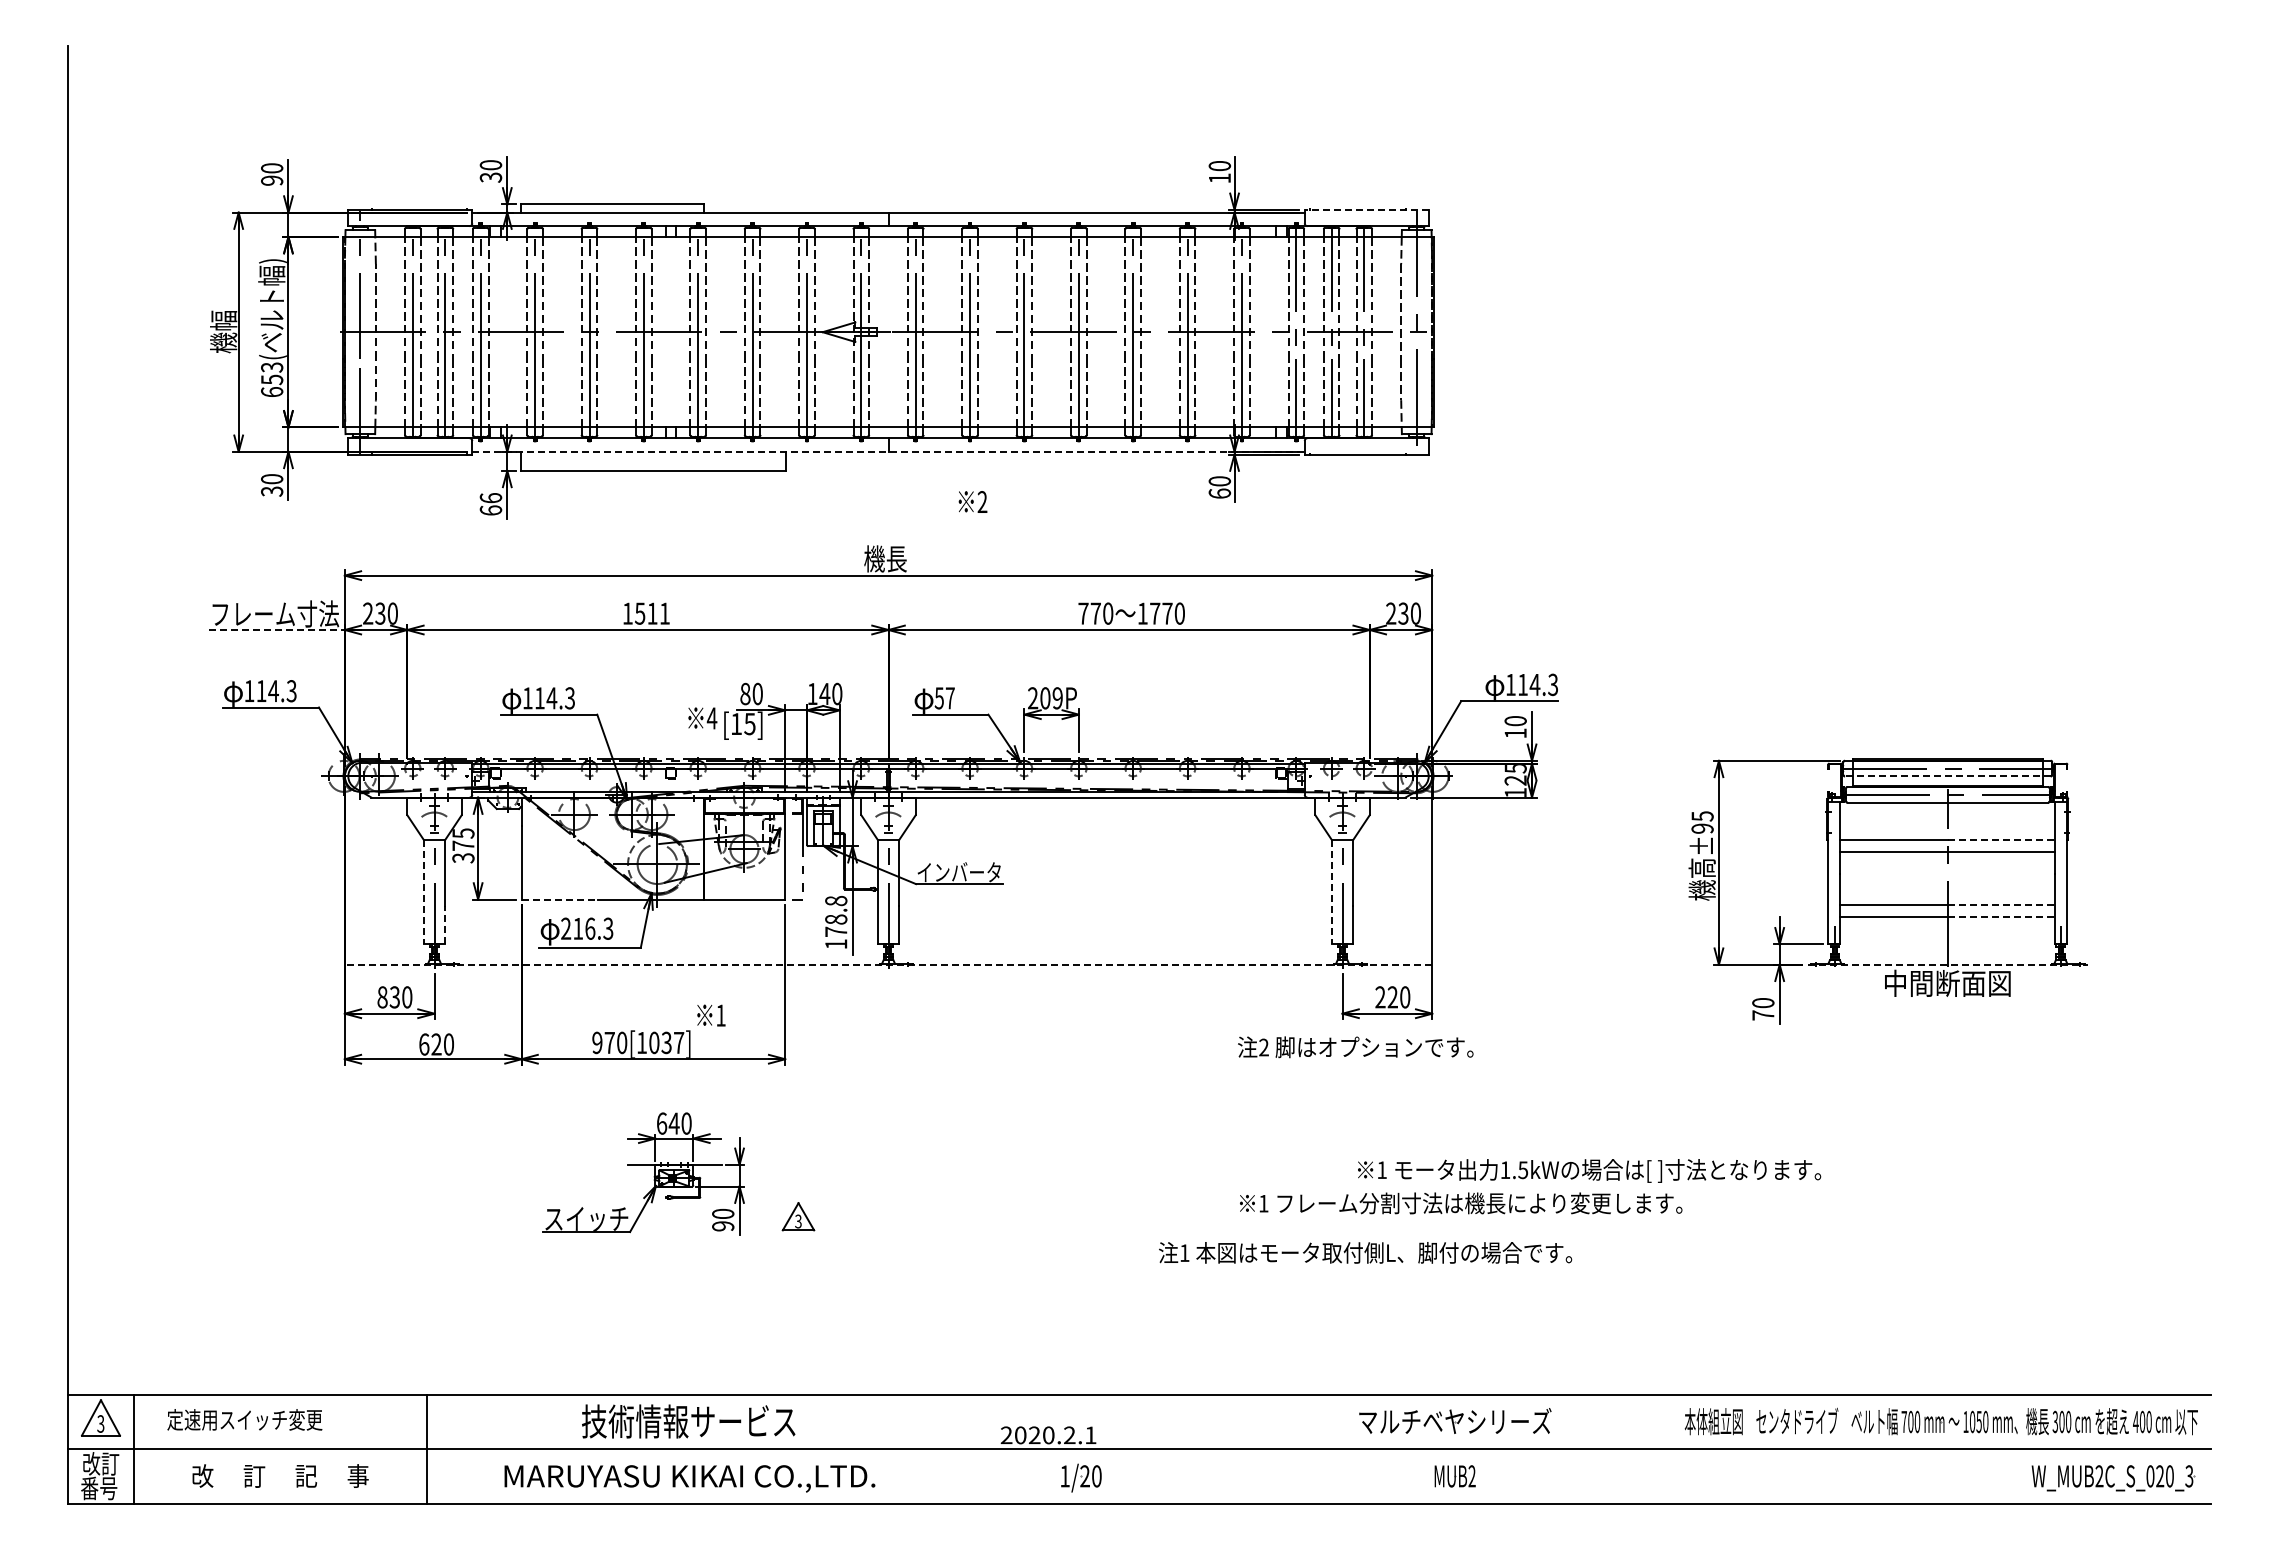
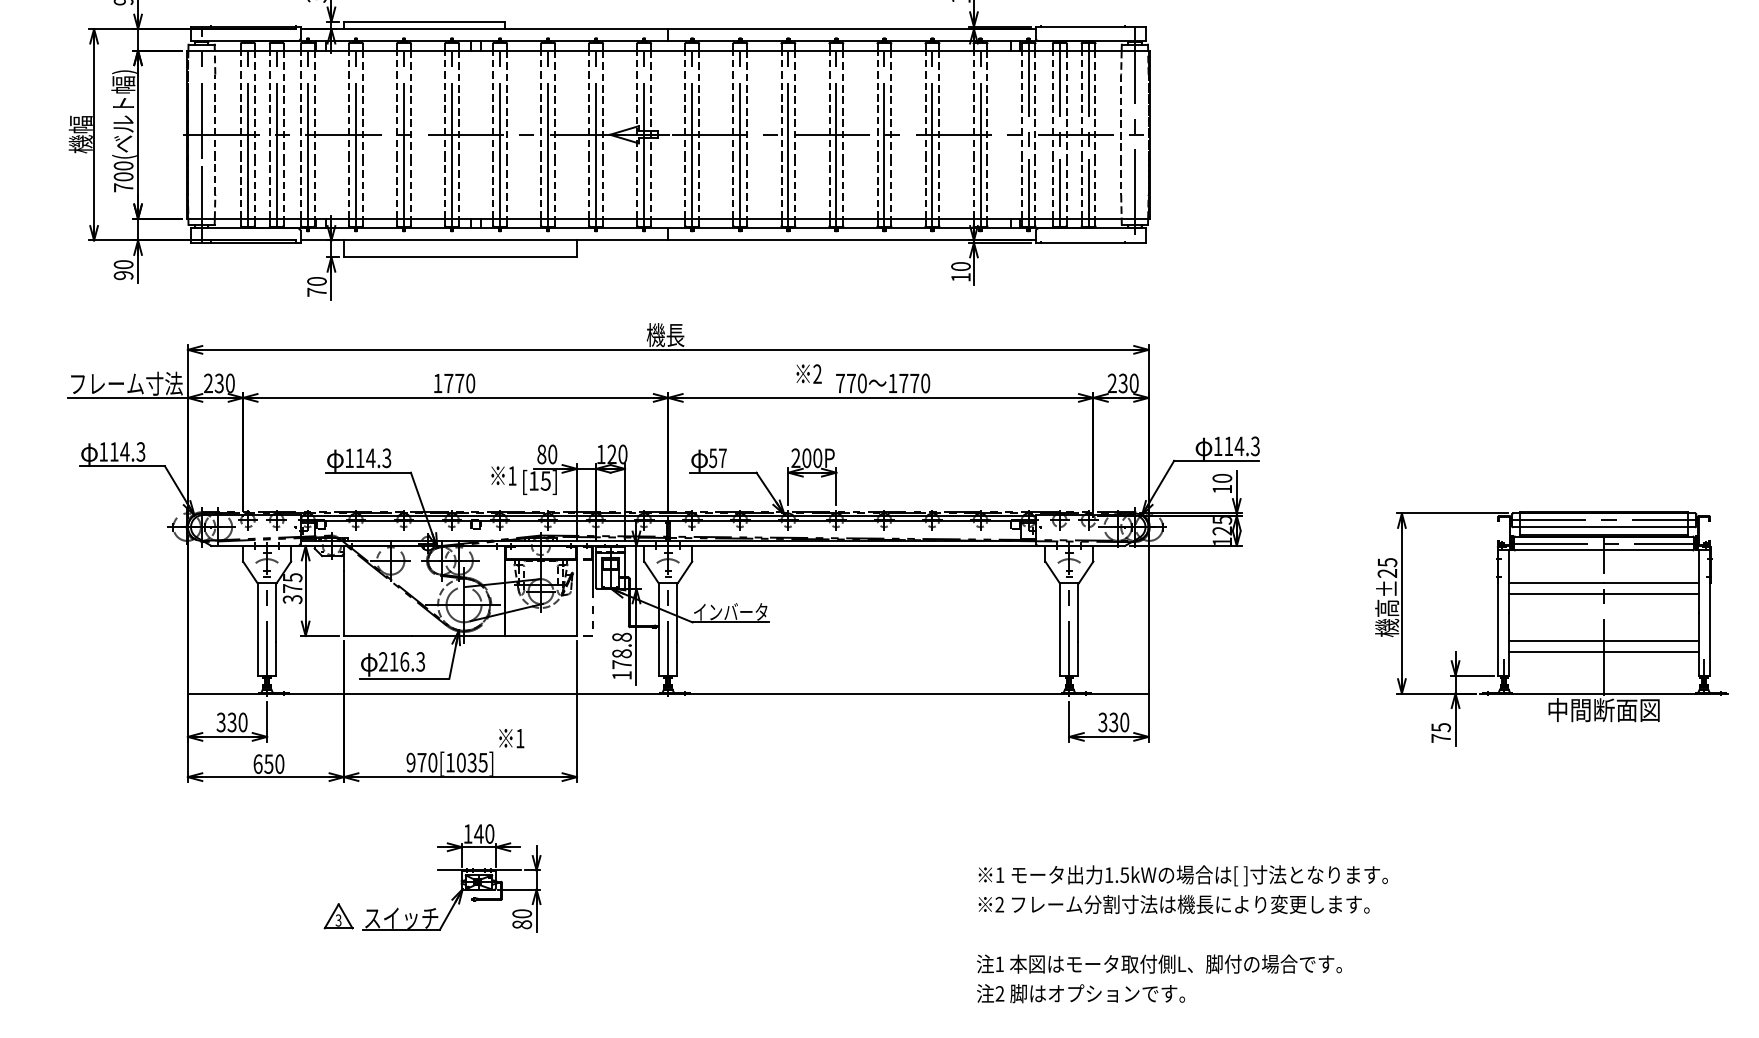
line: (1366, 209) -> (1090, 26), dashed -> solid
text: (272, 379) -> (123, 176), 653( -> 700(
line: (889, 451) -> (669, 240), dashed -> solid
text: (272, 491) -> (123, 275), 30 -> 90
text: (1219, 493) -> (960, 277), 60 -> 10
text: (972, 501) -> (808, 373), moved
text: (490, 504) -> (316, 287), 66 -> 70
text: (652, 613) -> (459, 383), 1511 -> 1770
line: (276, 630) -> (127, 398), dashed -> solid
text: (824, 693) -> (611, 454), 140 -> 120
text: (1057, 698) -> (817, 458), 209P -> 200P
text: (711, 718) -> (511, 476), 4 -> 1
line: (1947, 776) -> (1603, 527), dashed -> solid
text: (1702, 828) -> (1387, 573), ±95 -> ±25
line: (2001, 839) -> (1651, 582), dashed -> solid
line: (424, 892) -> (258, 629), dashed -> solid
line: (1332, 892) -> (1060, 629), dashed -> solid
line: (560, 899) -> (378, 636), dashed -> solid
line: (2001, 904) -> (1651, 640), dashed -> solid
line: (2001, 917) -> (1651, 651), dashed -> solid
line: (444, 924) -> (275, 658), dashed -> solid
line: (888, 964) -> (668, 693), dashed -> solid
line: (1948, 964) -> (1604, 693), dashed -> solid
text: (382, 997) -> (221, 722), 830 -> 330
text: (1386, 997) -> (1108, 722), 220 -> 330
text: (1763, 1003) -> (1441, 727), 70 -> 75
text: (678, 1043) -> (482, 763), 970[1037] -> 970[1035]
text: (436, 1044) -> (268, 764), 620 -> 650
text: (1355, 1047) -> (1080, 993), moved
text: (662, 1123) -> (468, 833), 640 -> 140
text: (1589, 1170) -> (1183, 875), moved
text: (1263, 1203) -> (999, 904), 1 -> 2
part: (798, 1216) -> (338, 916), moved
text: (723, 1226) -> (522, 924), 90 -> 80
text: (1365, 1252) -> (1159, 963), moved

